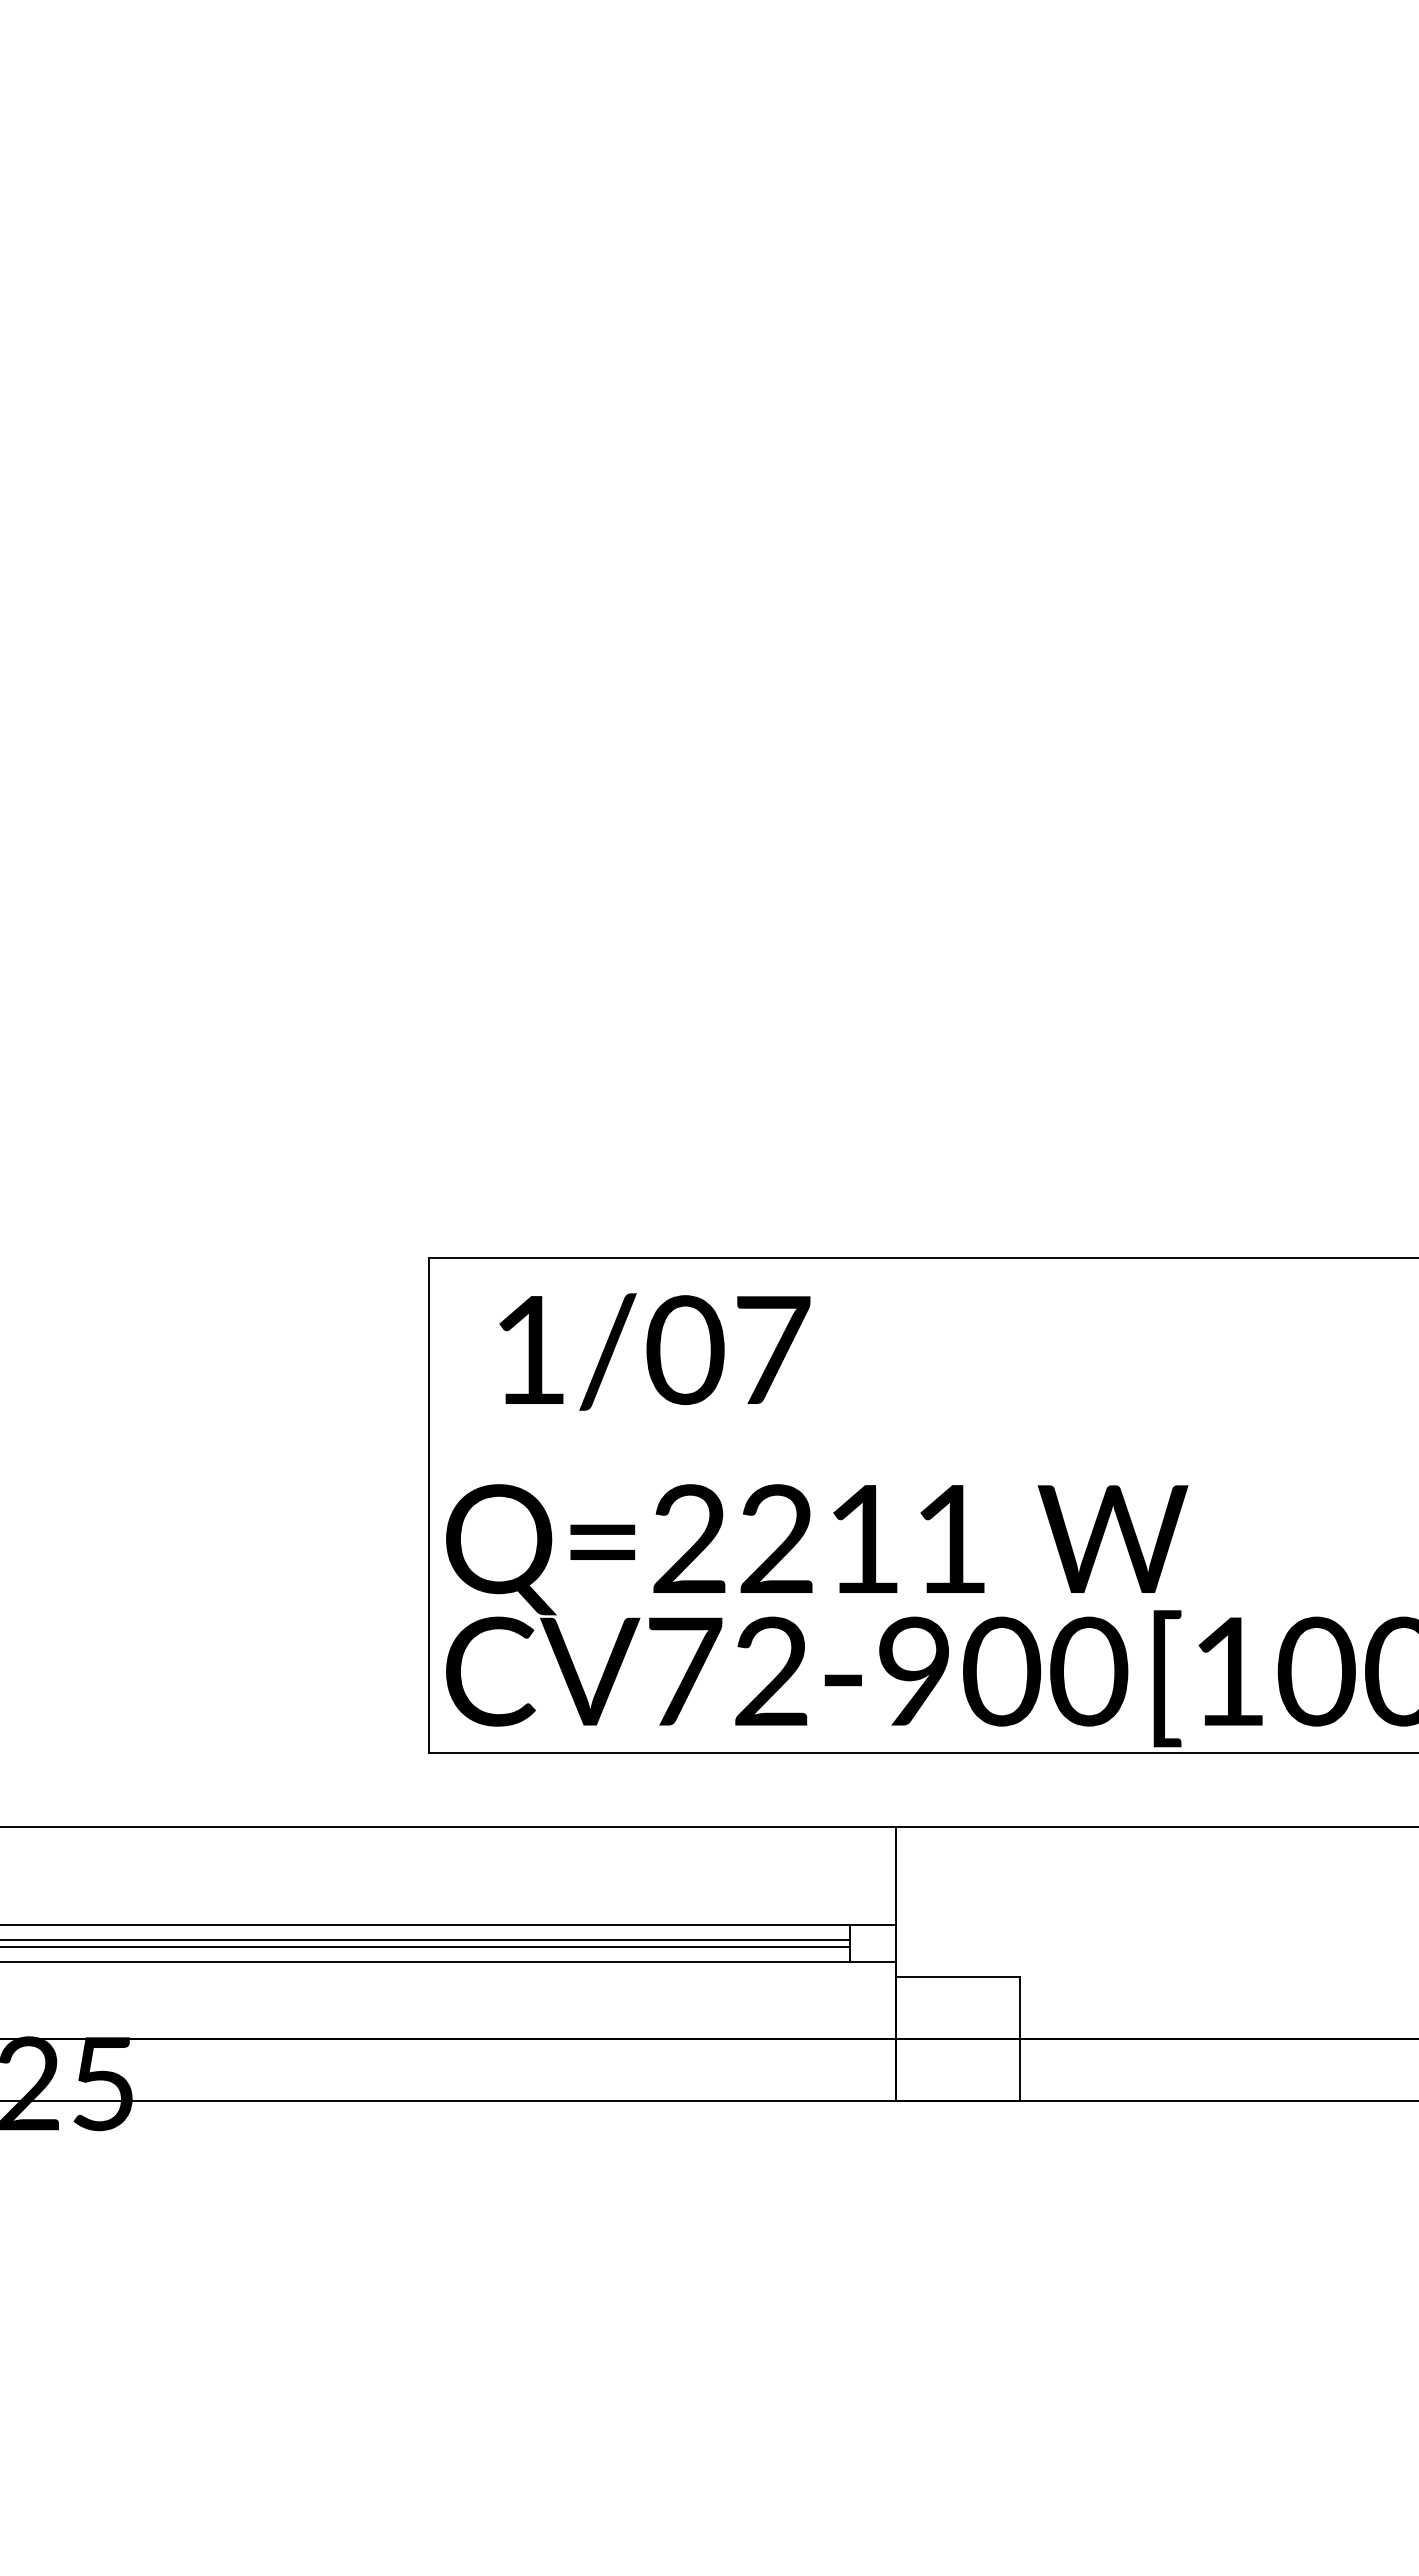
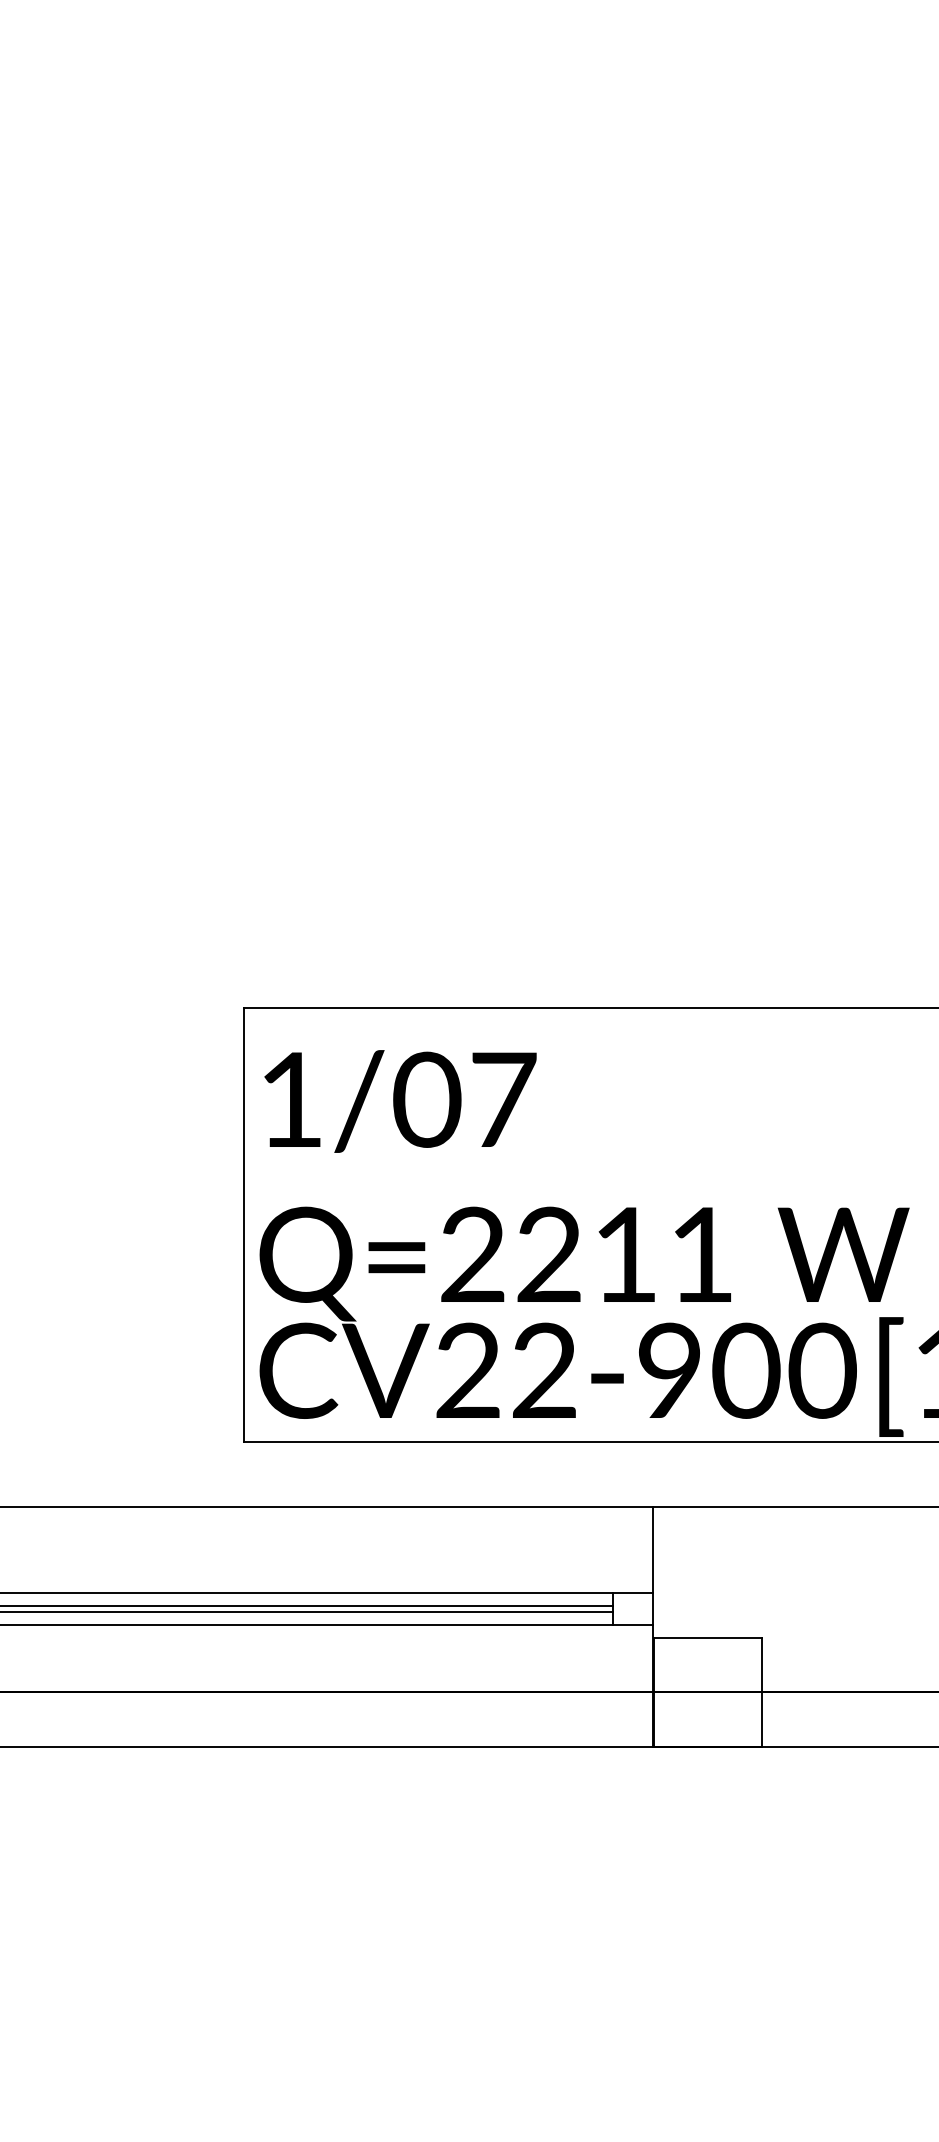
text: (654, 1351) -> (400, 1101), moved
text: (685, 1670) -> (469, 1369), CV72-900 -> CV22-900

